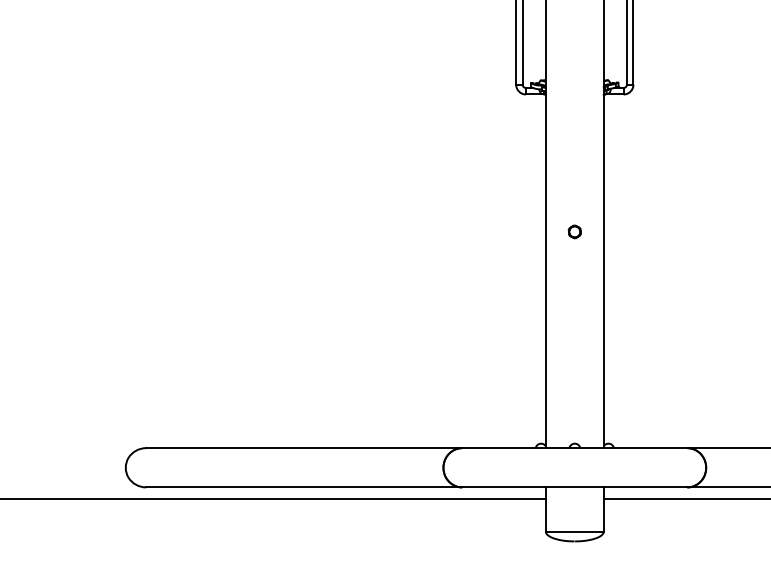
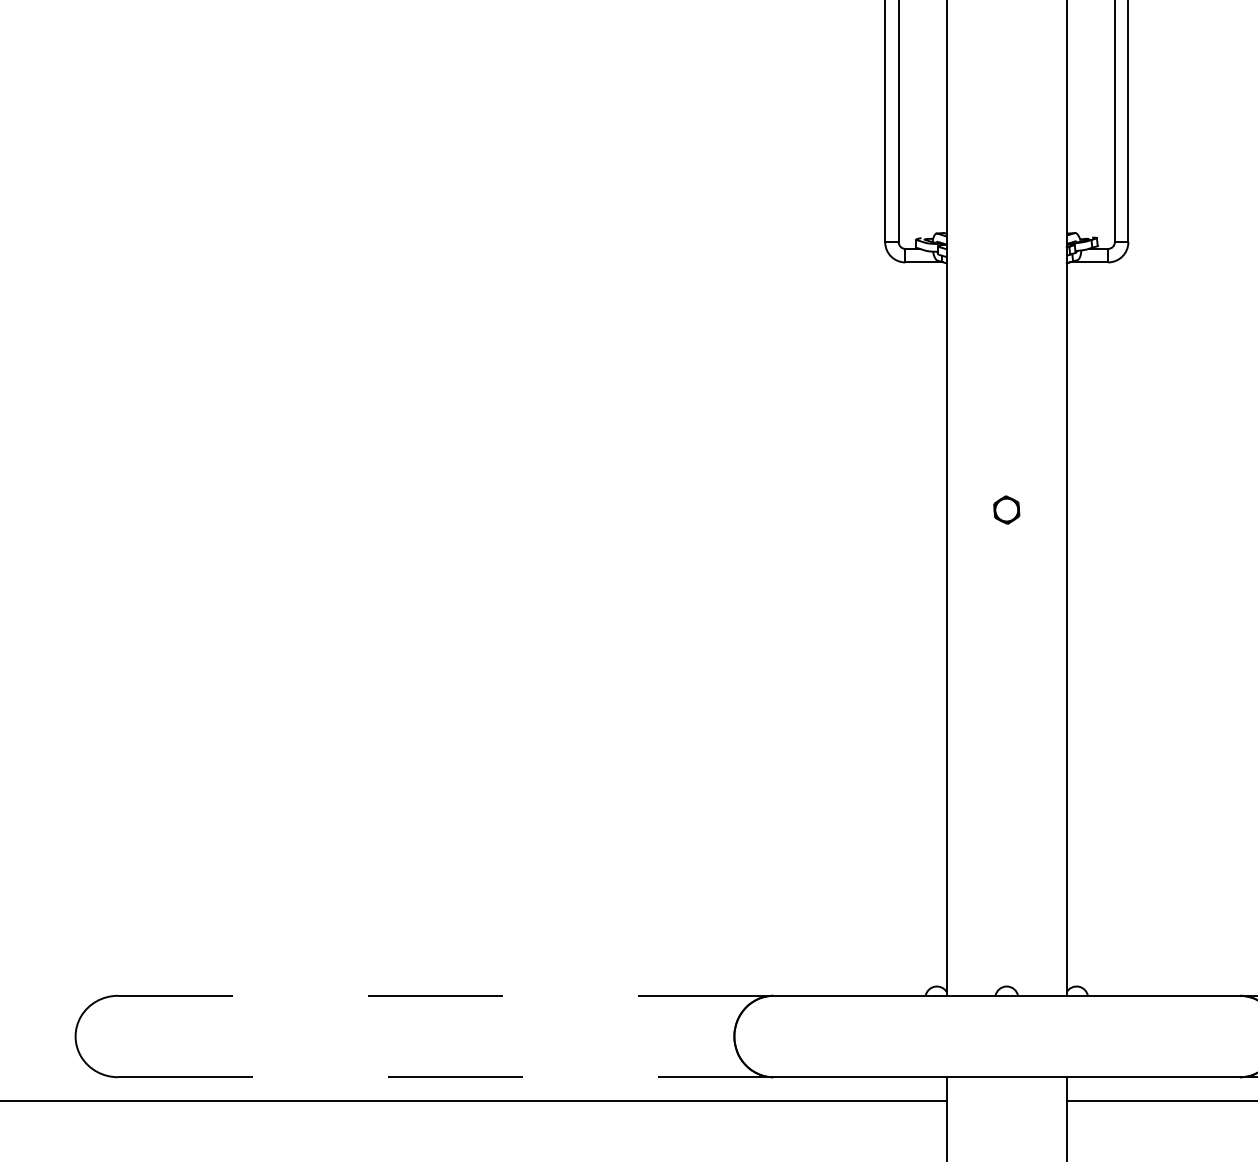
part: (574, 231) -> (1006, 509), moved
line: (303, 448) -> (444, 996), solid -> dashed
line: (304, 487) -> (446, 1077), solid -> dashed

